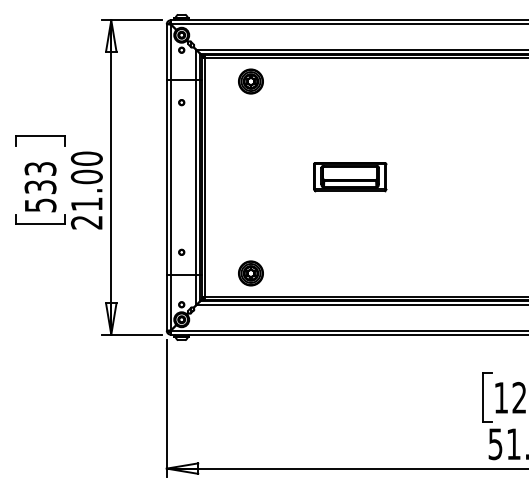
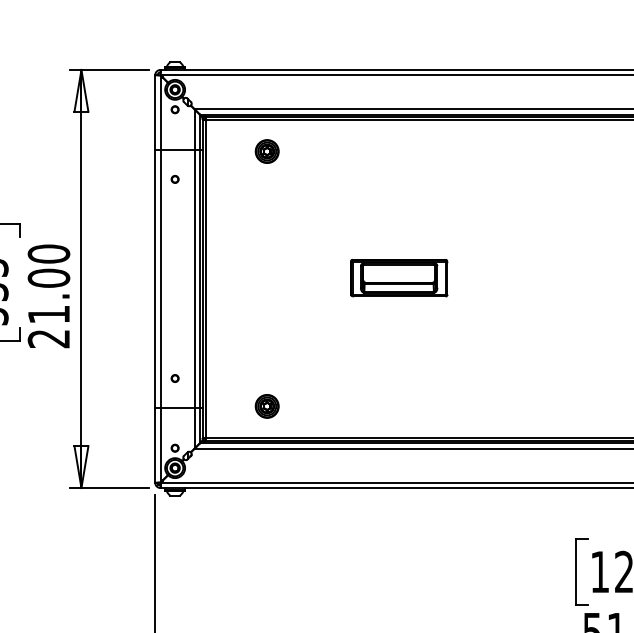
part: (250, 81) -> (266, 151), size x0.71
part: (250, 272) -> (266, 405), size x0.71

